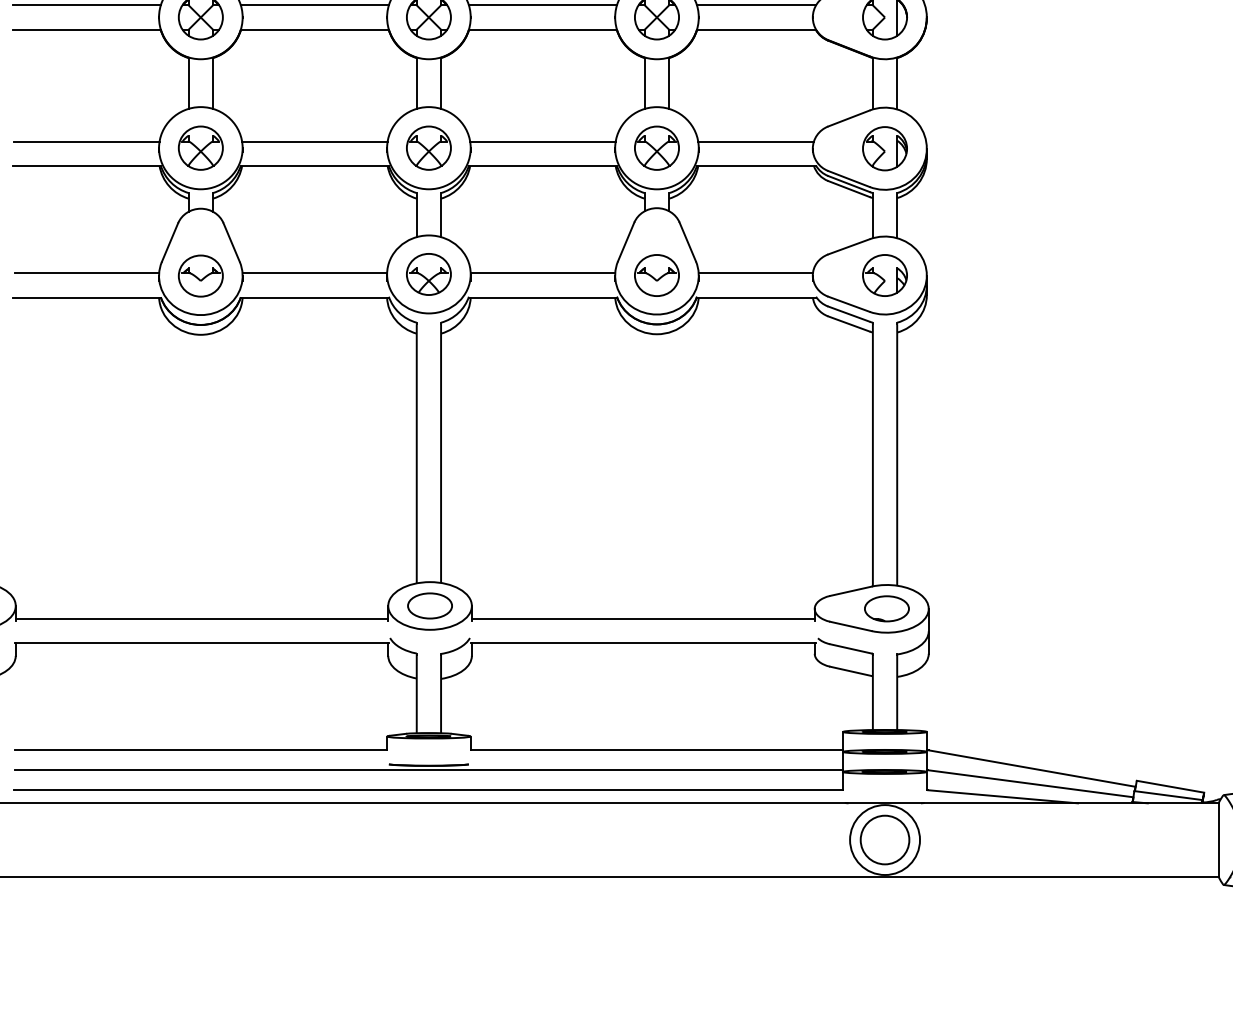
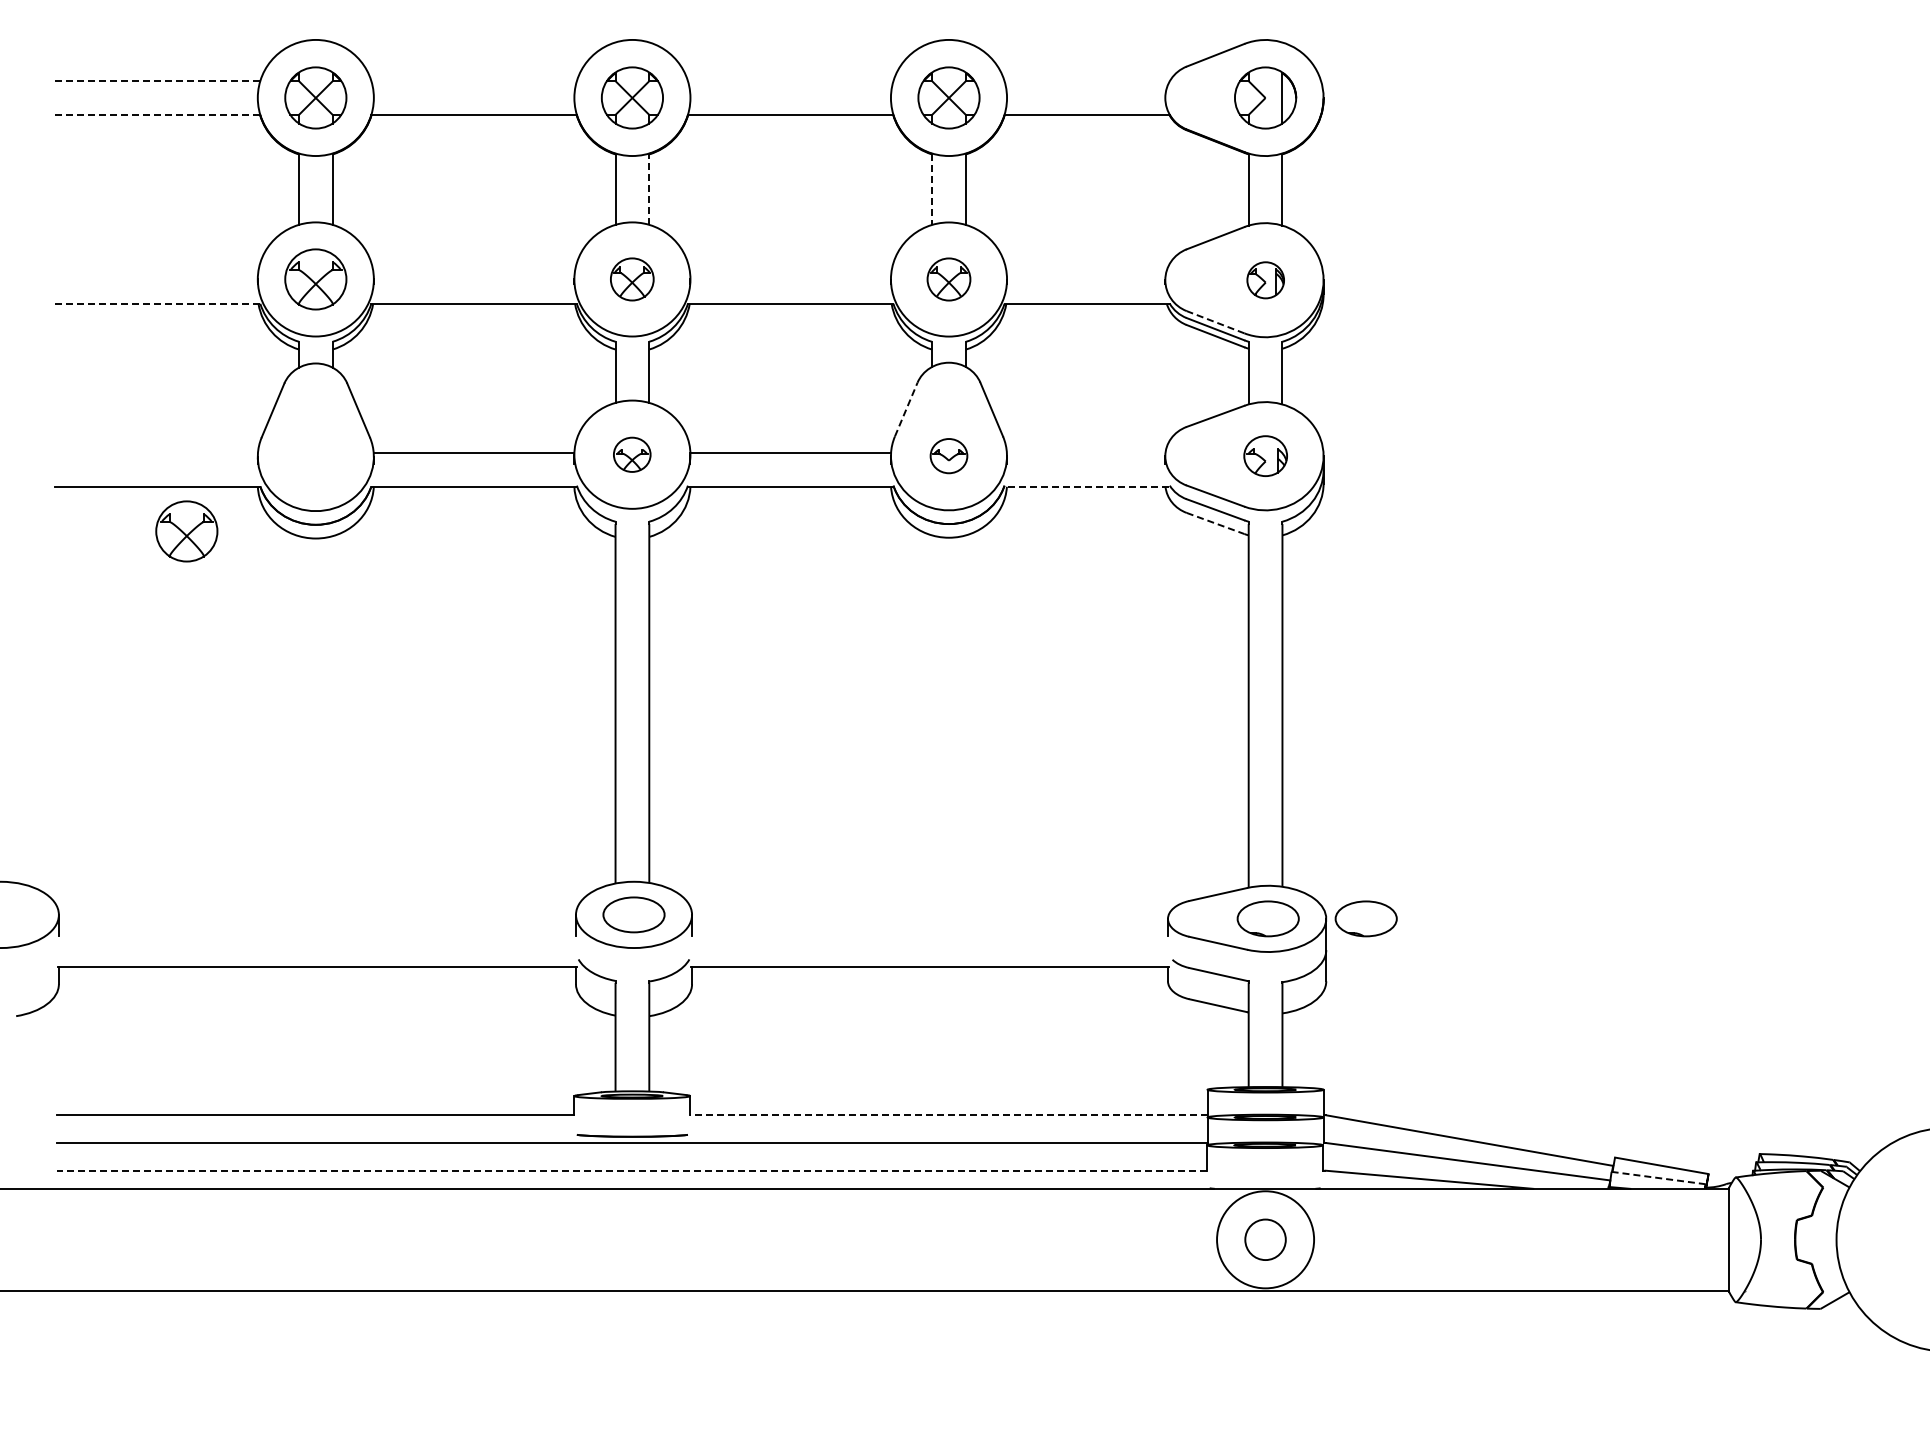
line: (86, 5) -> (157, 81), solid -> dashed
line: (314, 5) -> (473, 81), removed
line: (542, 5) -> (790, 81), removed
line: (756, 5) -> (1086, 81), removed
line: (86, 29) -> (157, 114), solid -> dashed
line: (441, 82) -> (649, 188), solid -> dashed
line: (645, 83) -> (932, 189), solid -> dashed
line: (86, 141) -> (157, 270), removed
line: (315, 141) -> (474, 270), removed
line: (542, 141) -> (790, 270), removed
line: (756, 141) -> (1086, 270), removed
part: (428, 148) -> (631, 279), size x0.7
part: (656, 148) -> (948, 279), size x0.7
part: (884, 148) -> (1265, 280), size x0.6
line: (86, 166) -> (157, 304), solid -> dashed
line: (848, 179) -> (1215, 322), solid -> dashed
line: (626, 241) -> (906, 409), solid -> dashed
line: (86, 273) -> (157, 453), removed
line: (755, 273) -> (1085, 453), removed
part: (428, 274) -> (631, 454), size x0.6
part: (200, 275) -> (315, 456), removed
part: (656, 275) -> (948, 455), size x0.6
part: (884, 275) -> (1265, 455), size x0.7
line: (756, 297) -> (1086, 486), solid -> dashed
line: (848, 324) -> (1215, 523), solid -> dashed
part: (107, 329) -> (186, 531), added
part: (957, 608) -> (1365, 918), added
line: (201, 619) -> (316, 933), removed
line: (642, 619) -> (929, 933), removed
line: (657, 750) -> (949, 1115), solid -> dashed
line: (428, 790) -> (631, 1170), solid -> dashed
line: (1168, 795) -> (1659, 1178), solid -> dashed
circle: (884, 839) -> (1265, 1239), size x0.6

